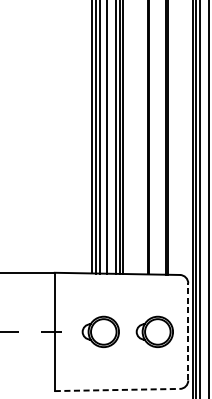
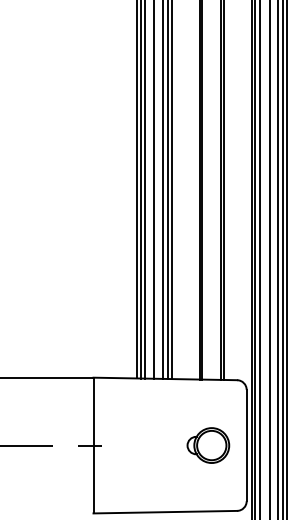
part: (100, 331) -> (146, 445), removed
line: (188, 331) -> (246, 445), dashed -> solid
line: (117, 390) -> (165, 512), dashed -> solid

